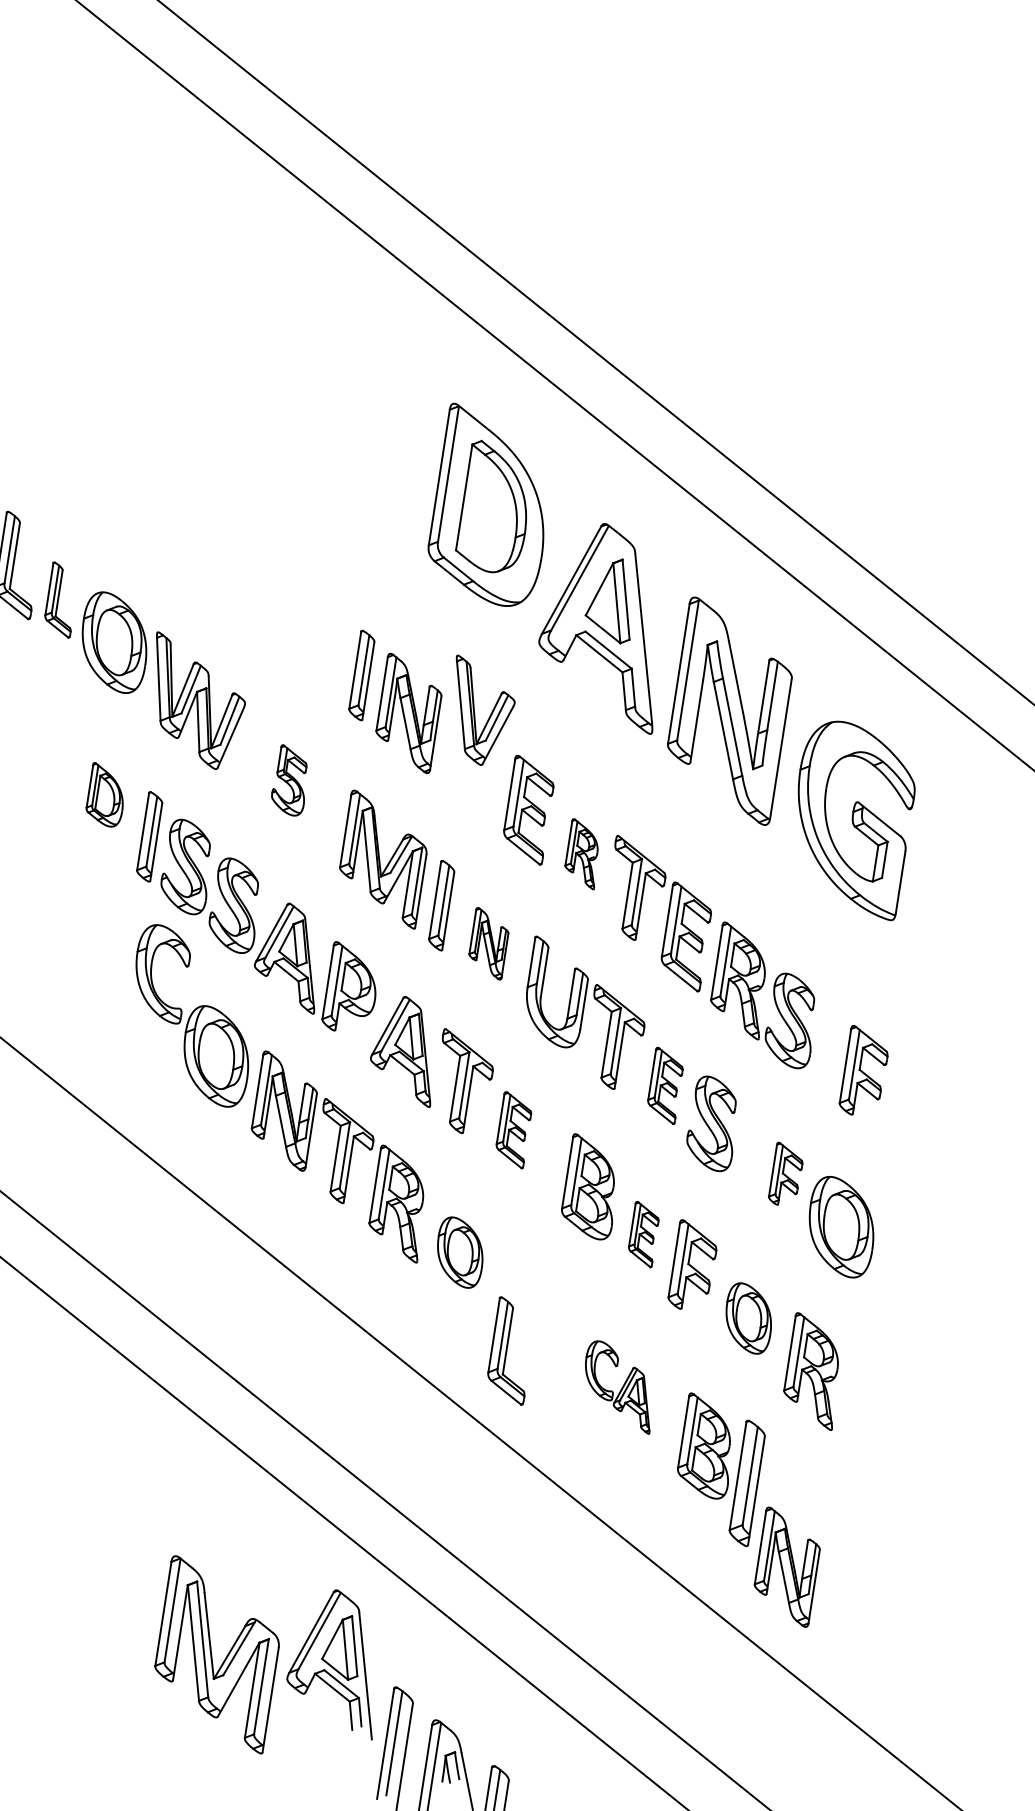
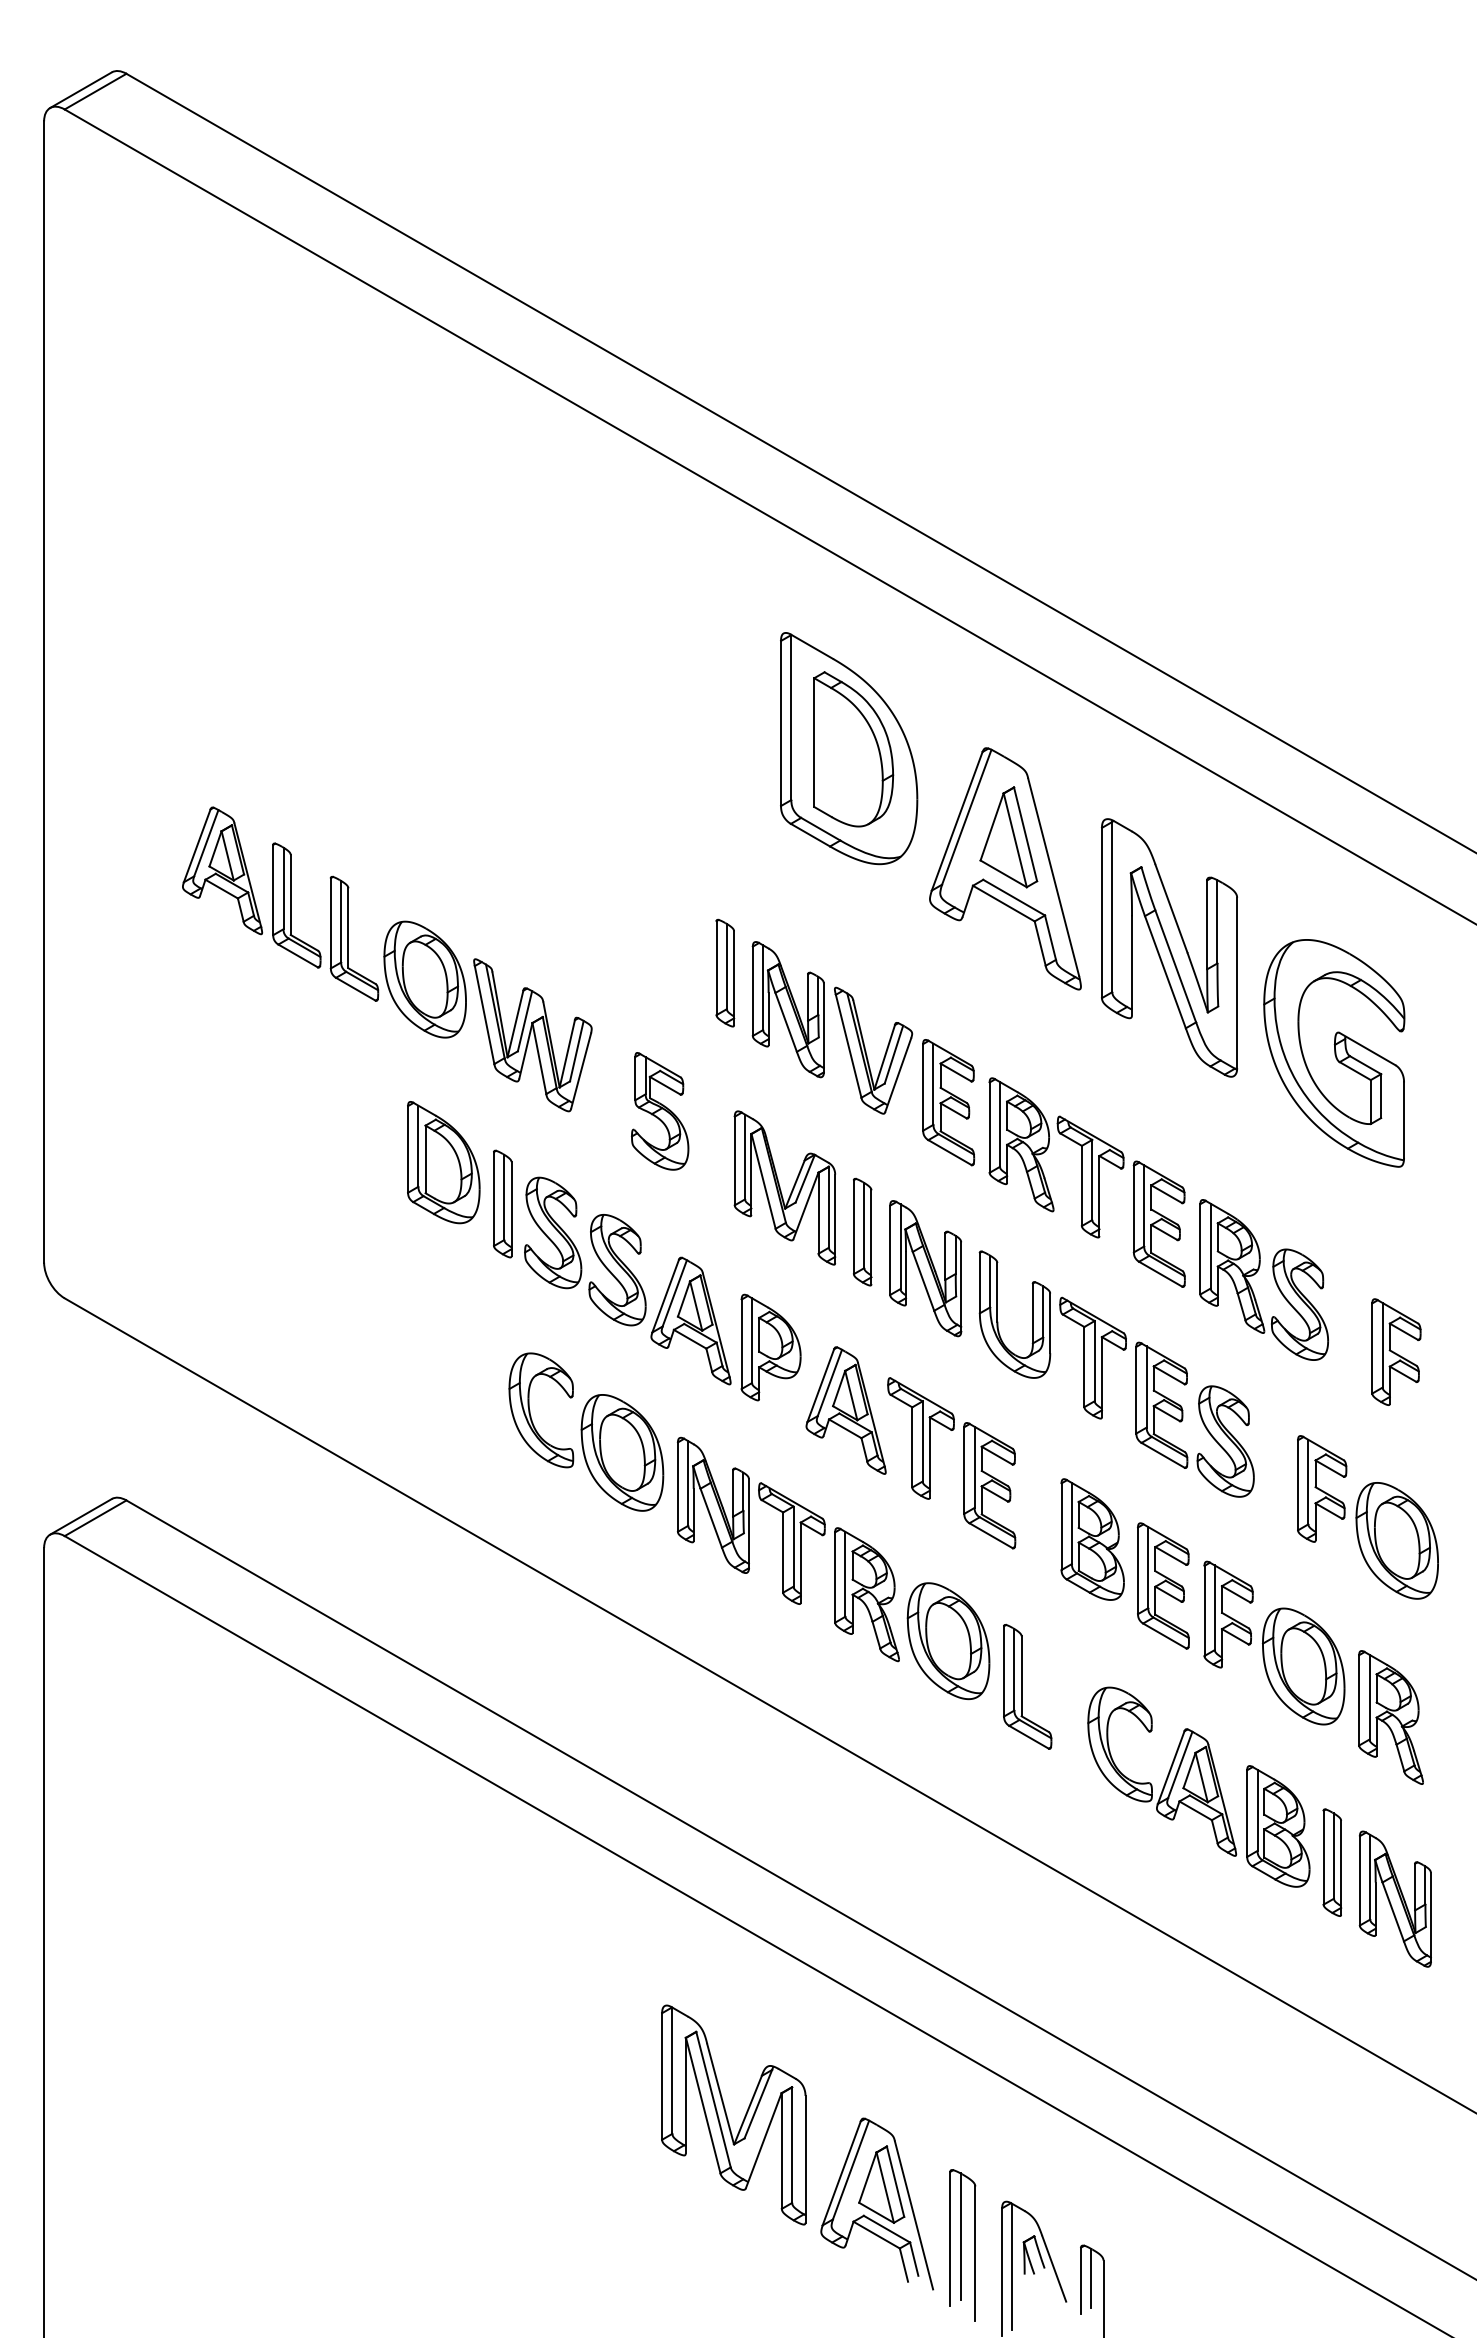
part: (61, 599) -> (354, 938), size x1.43
part: (475, 710) -> (866, 1050), moved
part: (291, 780) -> (660, 1111), size x1.43
part: (106, 795) -> (443, 1162), size x1.67
part: (583, 853) -> (1021, 1144), size x1.67
part: (488, 943) -> (925, 1268), size x1.67
part: (152, 972) -> (530, 1410), moved
part: (665, 1085) -> (1161, 1404), size x1.43
part: (513, 1129) -> (989, 1485), size x1.43
part: (786, 1174) -> (1322, 1488), size x1.43
part: (643, 1234) -> (1163, 1585), size x1.67
part: (460, 1252) -> (948, 1641), size x1.43
part: (748, 1318) -> (1303, 1666), size x1.43
part: (511, 1350) -> (1027, 1686), moved
part: (619, 1386) -> (1162, 1771), size x1.67
part: (747, 1483) -> (1332, 1862), size x0.71
part: (786, 1566) -> (1394, 1898), moved
part: (212, 1654) -> (727, 2115), moved
part: (337, 1661) -> (877, 2203), moved

